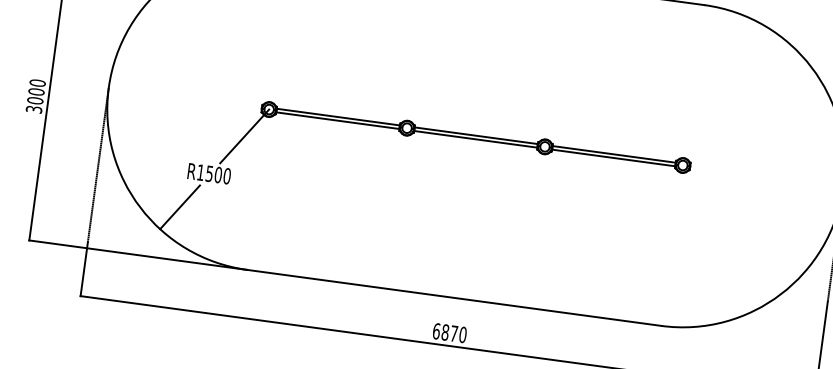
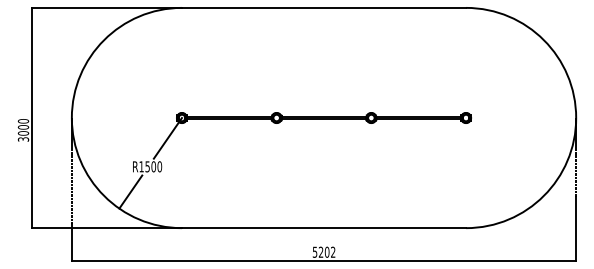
text: (448, 331) -> (323, 251), 6870 -> 5202

